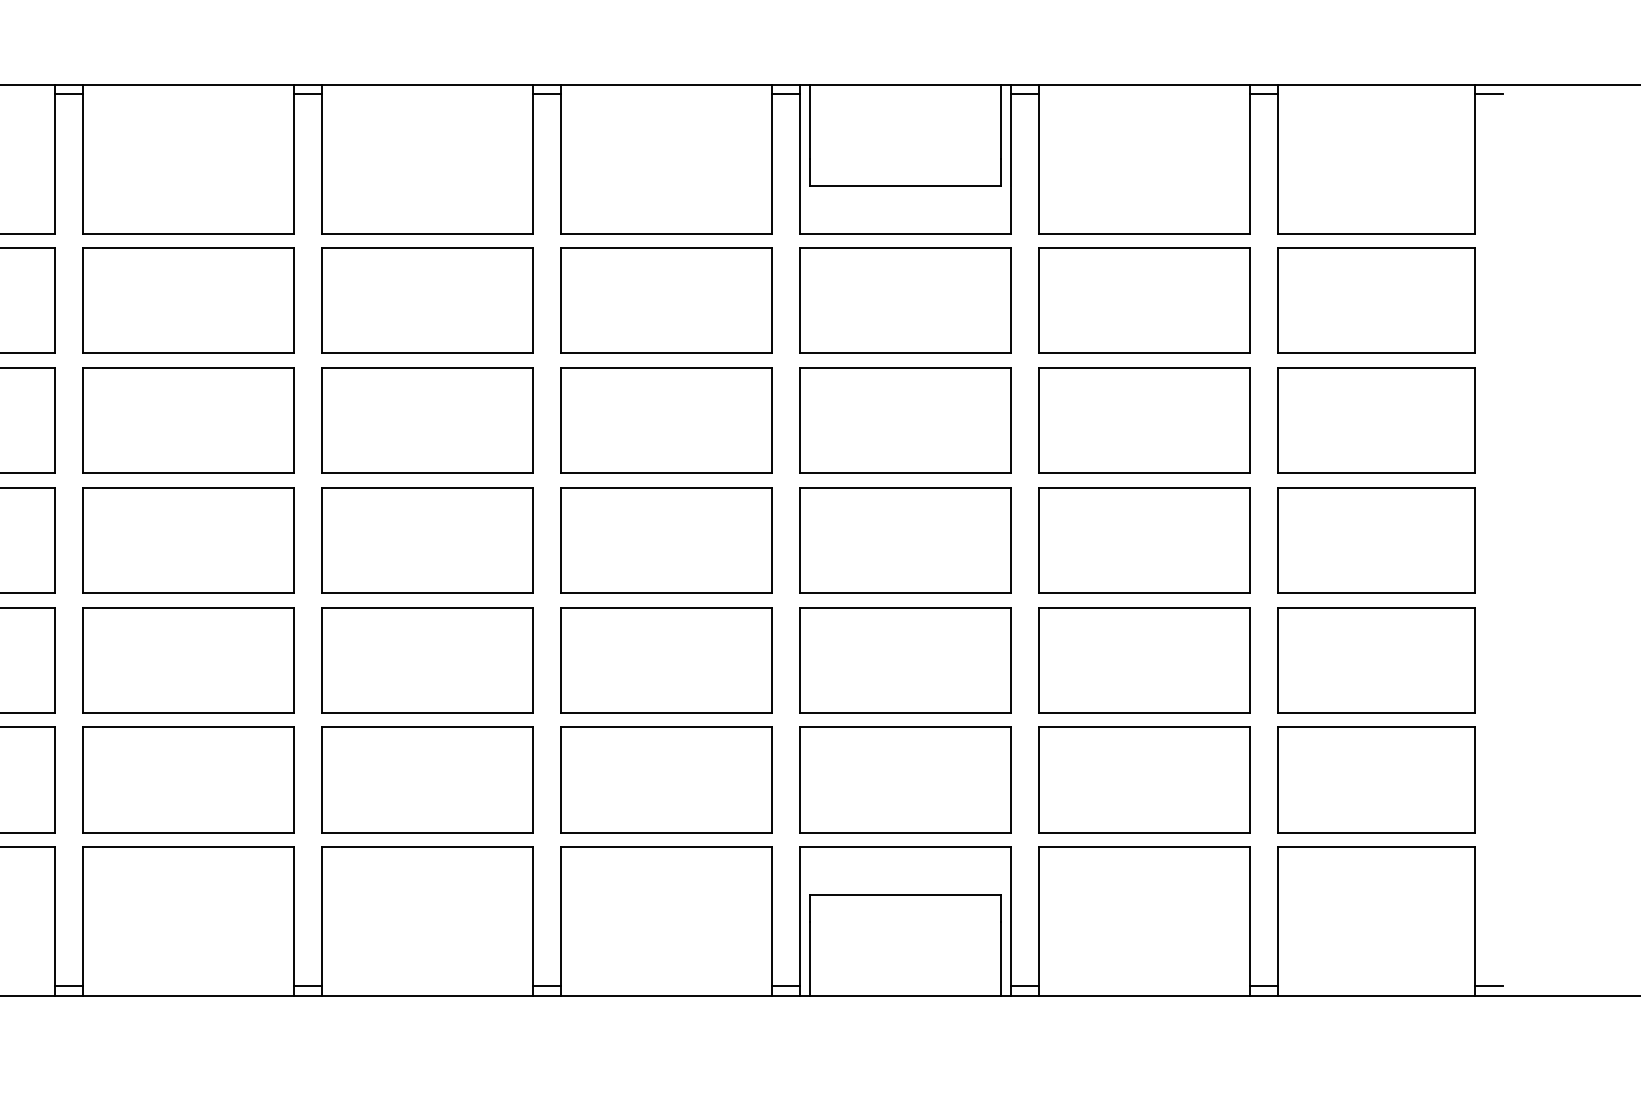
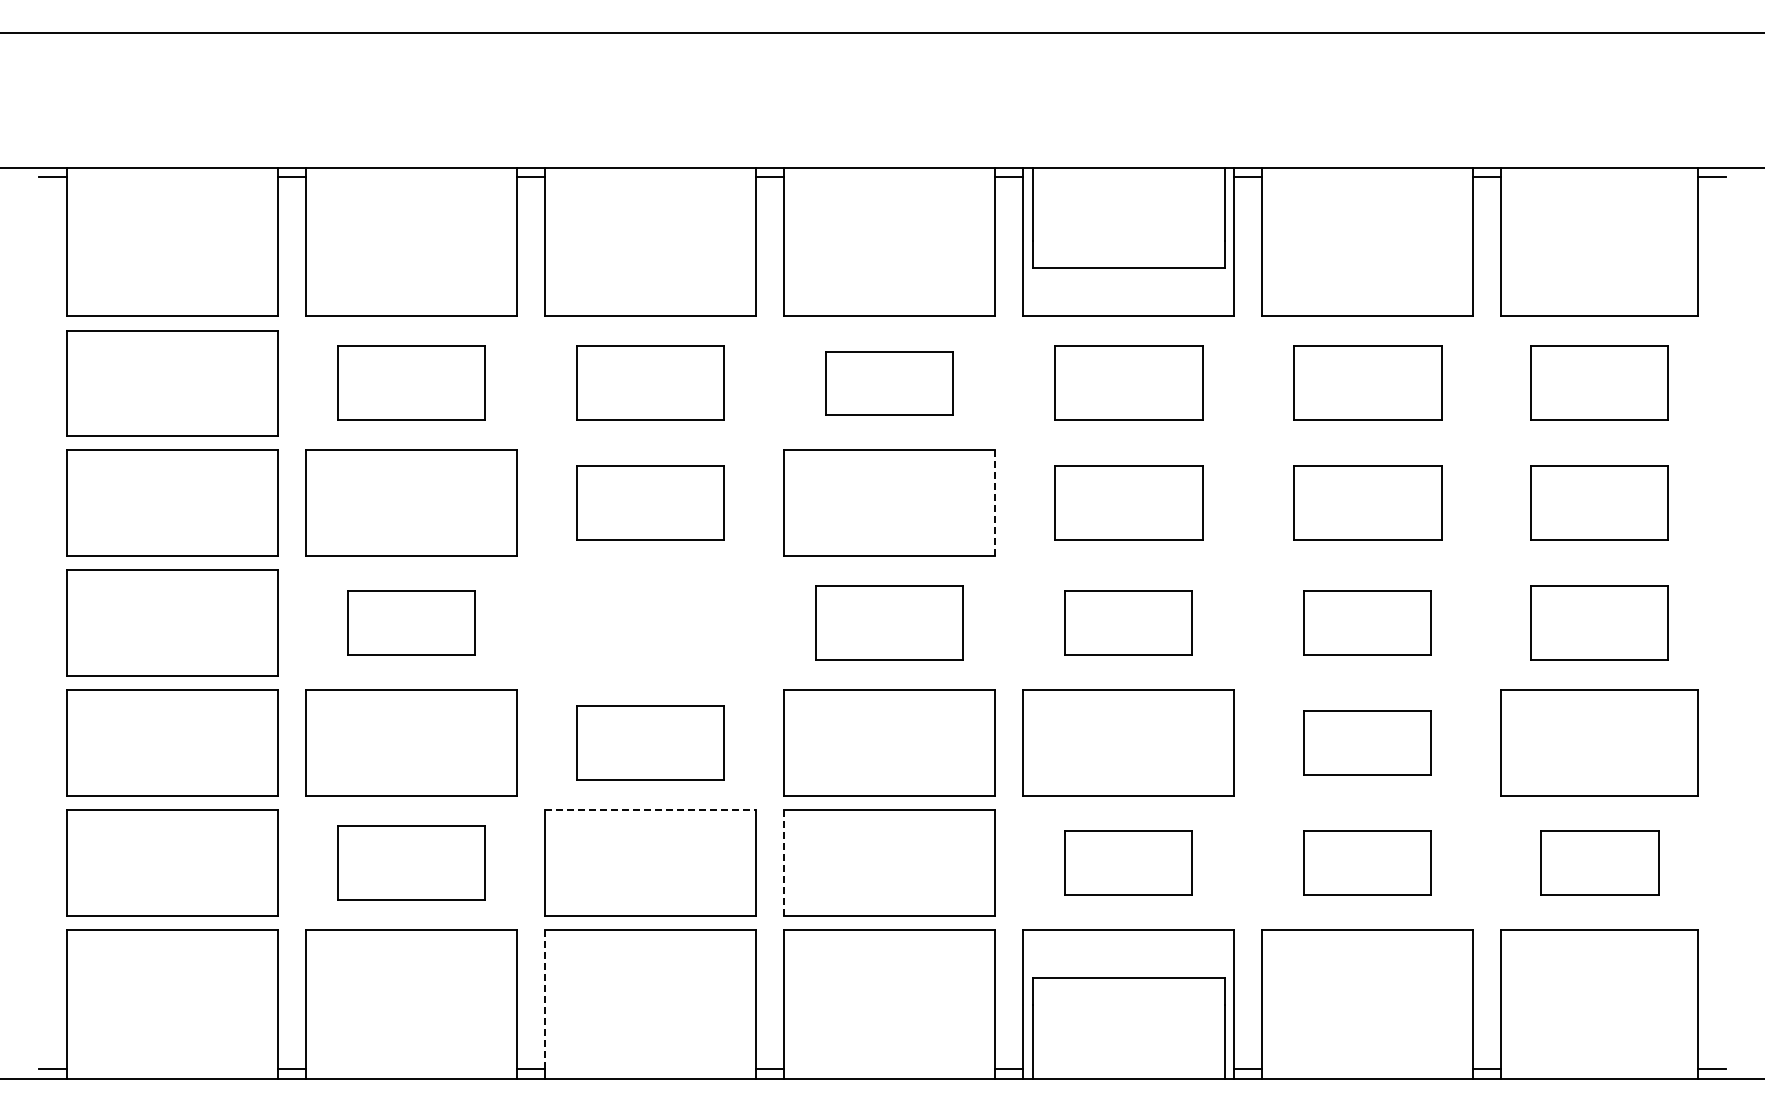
part: (188, 300) -> (411, 383), size x0.7
part: (427, 300) -> (650, 383), size x0.7
part: (666, 300) -> (889, 383), size x0.6
part: (905, 300) -> (1128, 383), size x0.7
part: (1144, 300) -> (1367, 383), size x0.7
part: (1376, 300) -> (1599, 383), size x0.7
part: (427, 419) -> (650, 502), size x0.7
part: (905, 419) -> (1128, 502), size x0.7
part: (1144, 419) -> (1367, 502), size x0.7
part: (1376, 419) -> (1599, 502), size x0.7
line: (772, 420) -> (995, 503), solid -> dashed
part: (188, 539) -> (411, 622), size x0.6
part: (427, 539) -> (650, 622), removed
part: (666, 539) -> (889, 622), size x0.7
part: (905, 539) -> (1128, 622), size x0.6
part: (1144, 539) -> (1367, 622), size x0.6
part: (1376, 539) -> (1599, 622), size x0.7
part: (427, 659) -> (650, 742), size x0.7
part: (1144, 659) -> (1367, 742), size x0.6
line: (427, 727) -> (650, 810), solid -> dashed
part: (188, 779) -> (411, 862), size x0.7
line: (561, 779) -> (784, 862), solid -> dashed
part: (905, 779) -> (1128, 862), size x0.6
part: (1144, 779) -> (1367, 862), size x0.6
part: (1376, 779) -> (1599, 862), size x0.6
line: (322, 916) -> (545, 999), solid -> dashed

